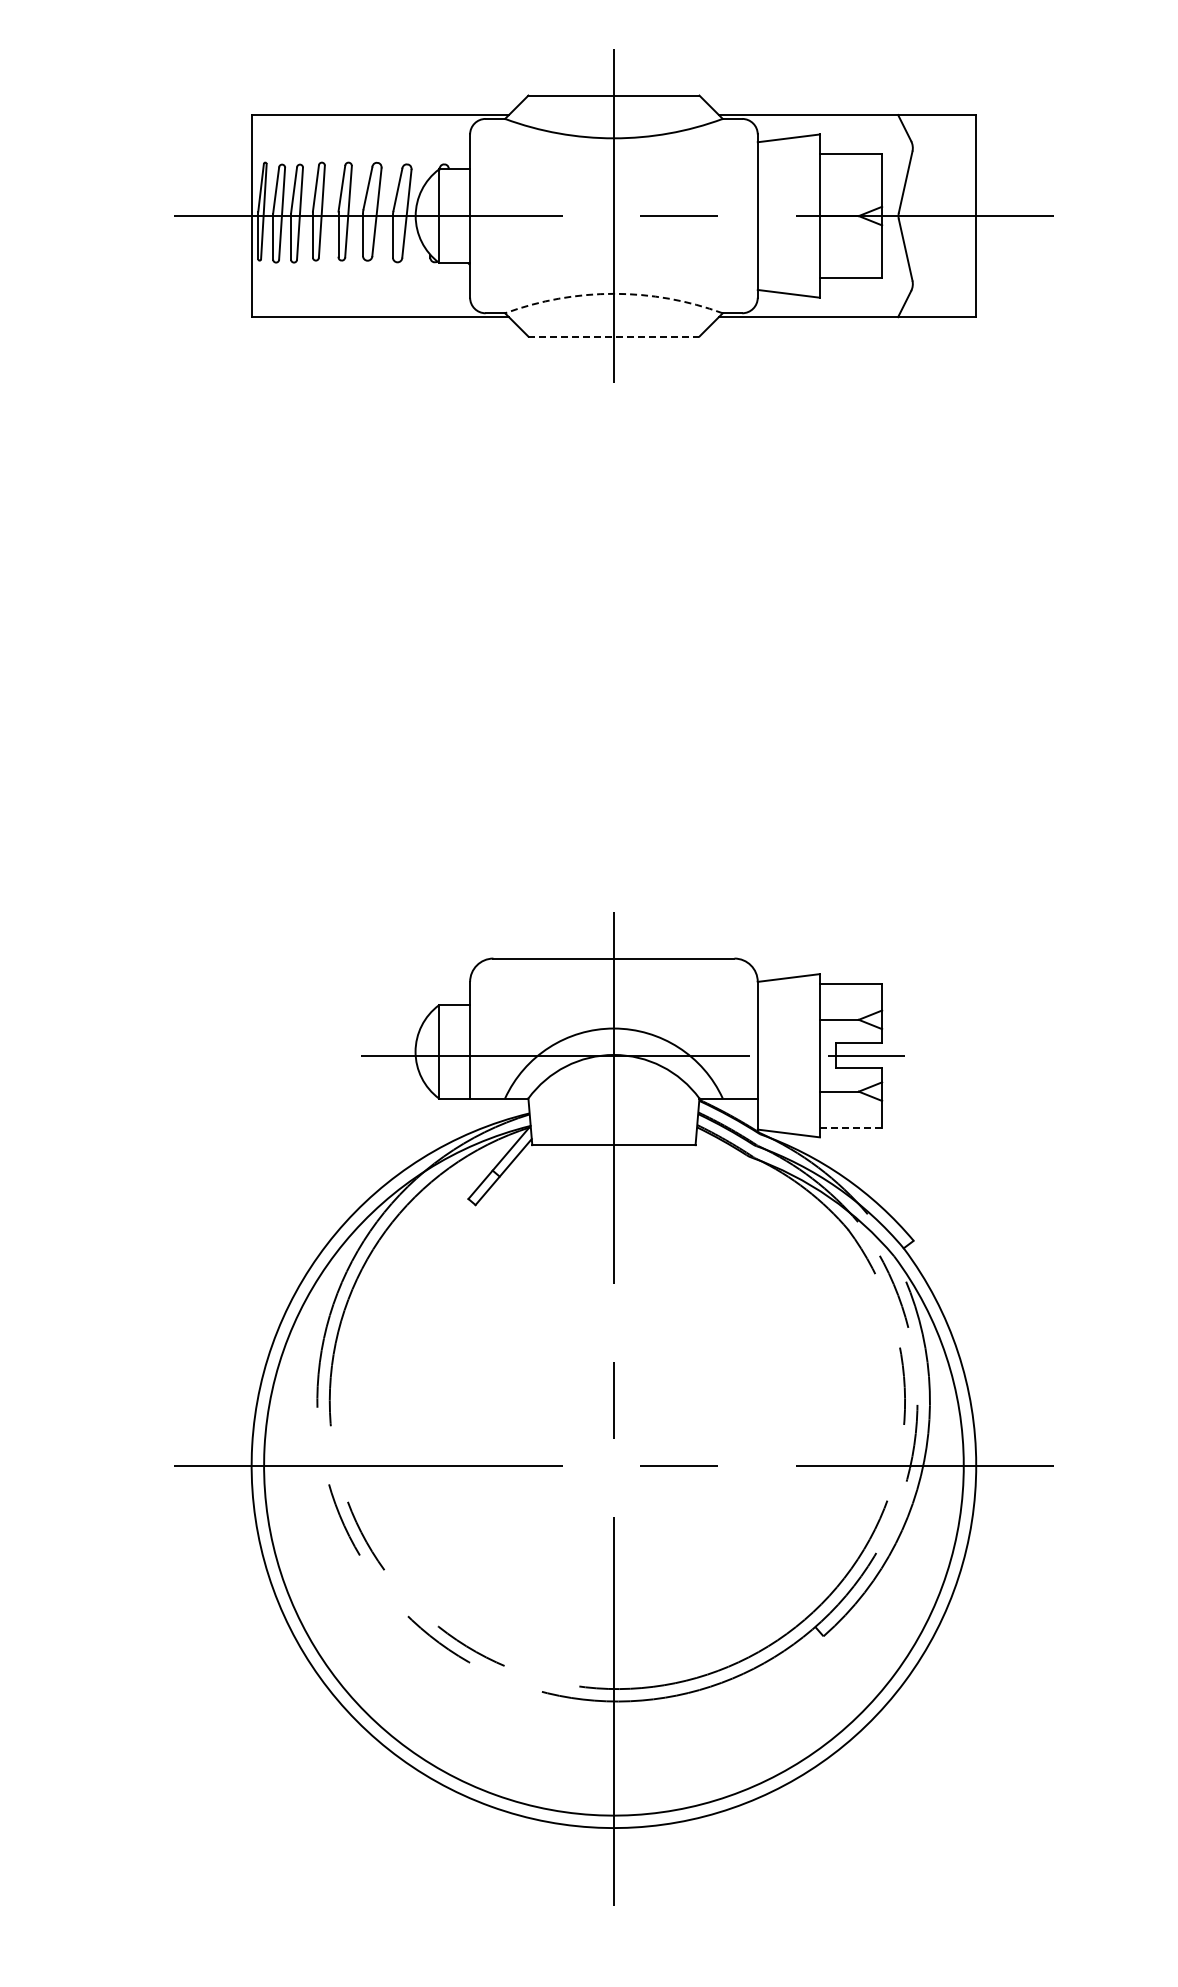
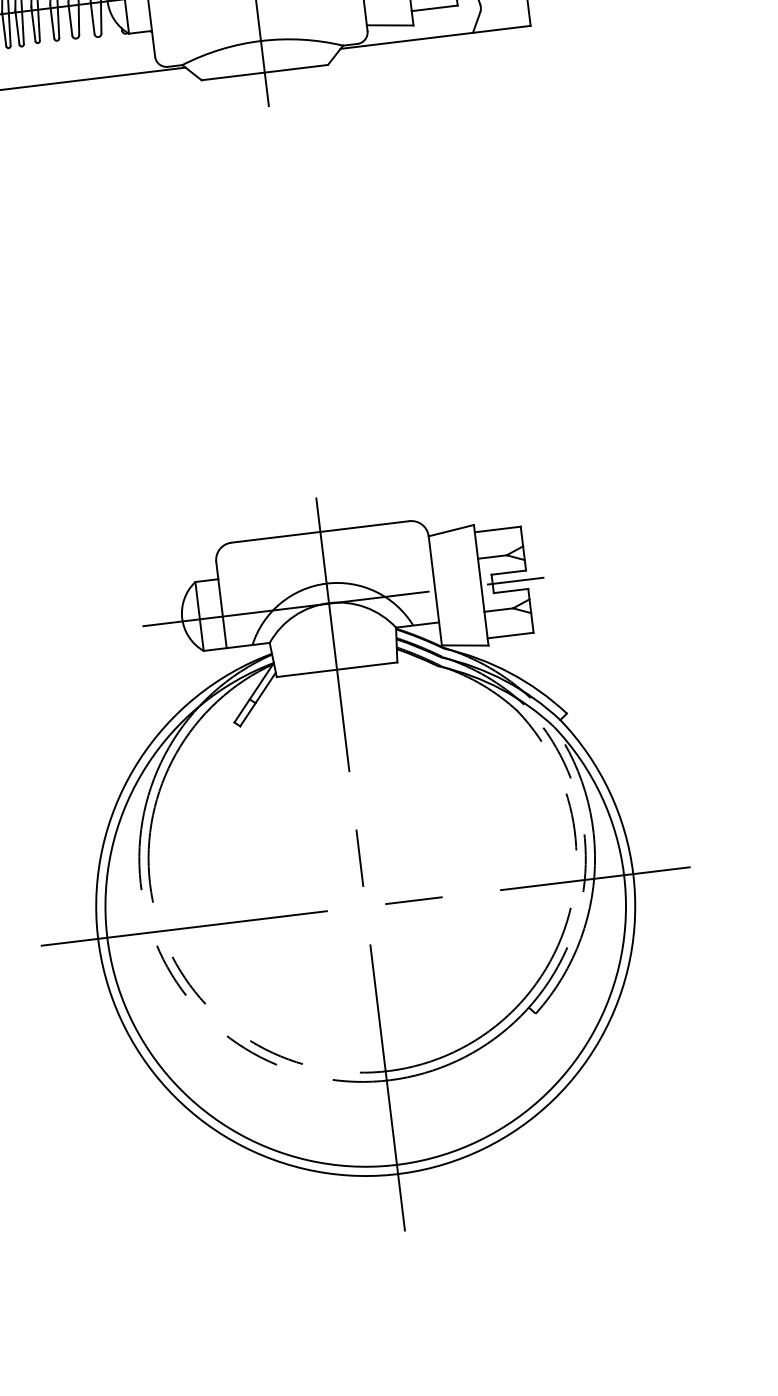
arc: (613, 293) -> (260, 40), dashed -> solid
line: (613, 336) -> (264, 72), dashed -> solid
line: (851, 1127) -> (510, 635), dashed -> solid

